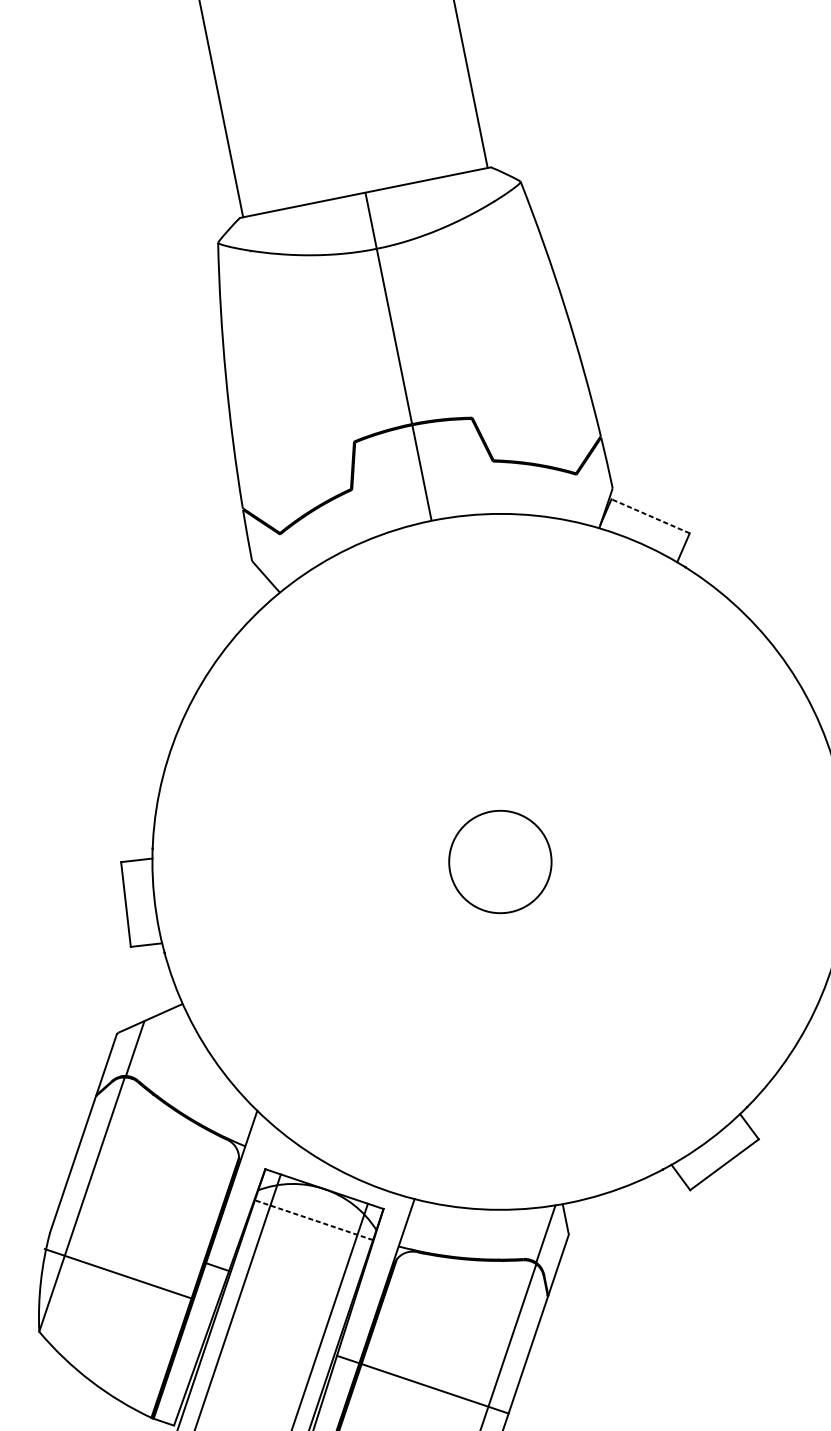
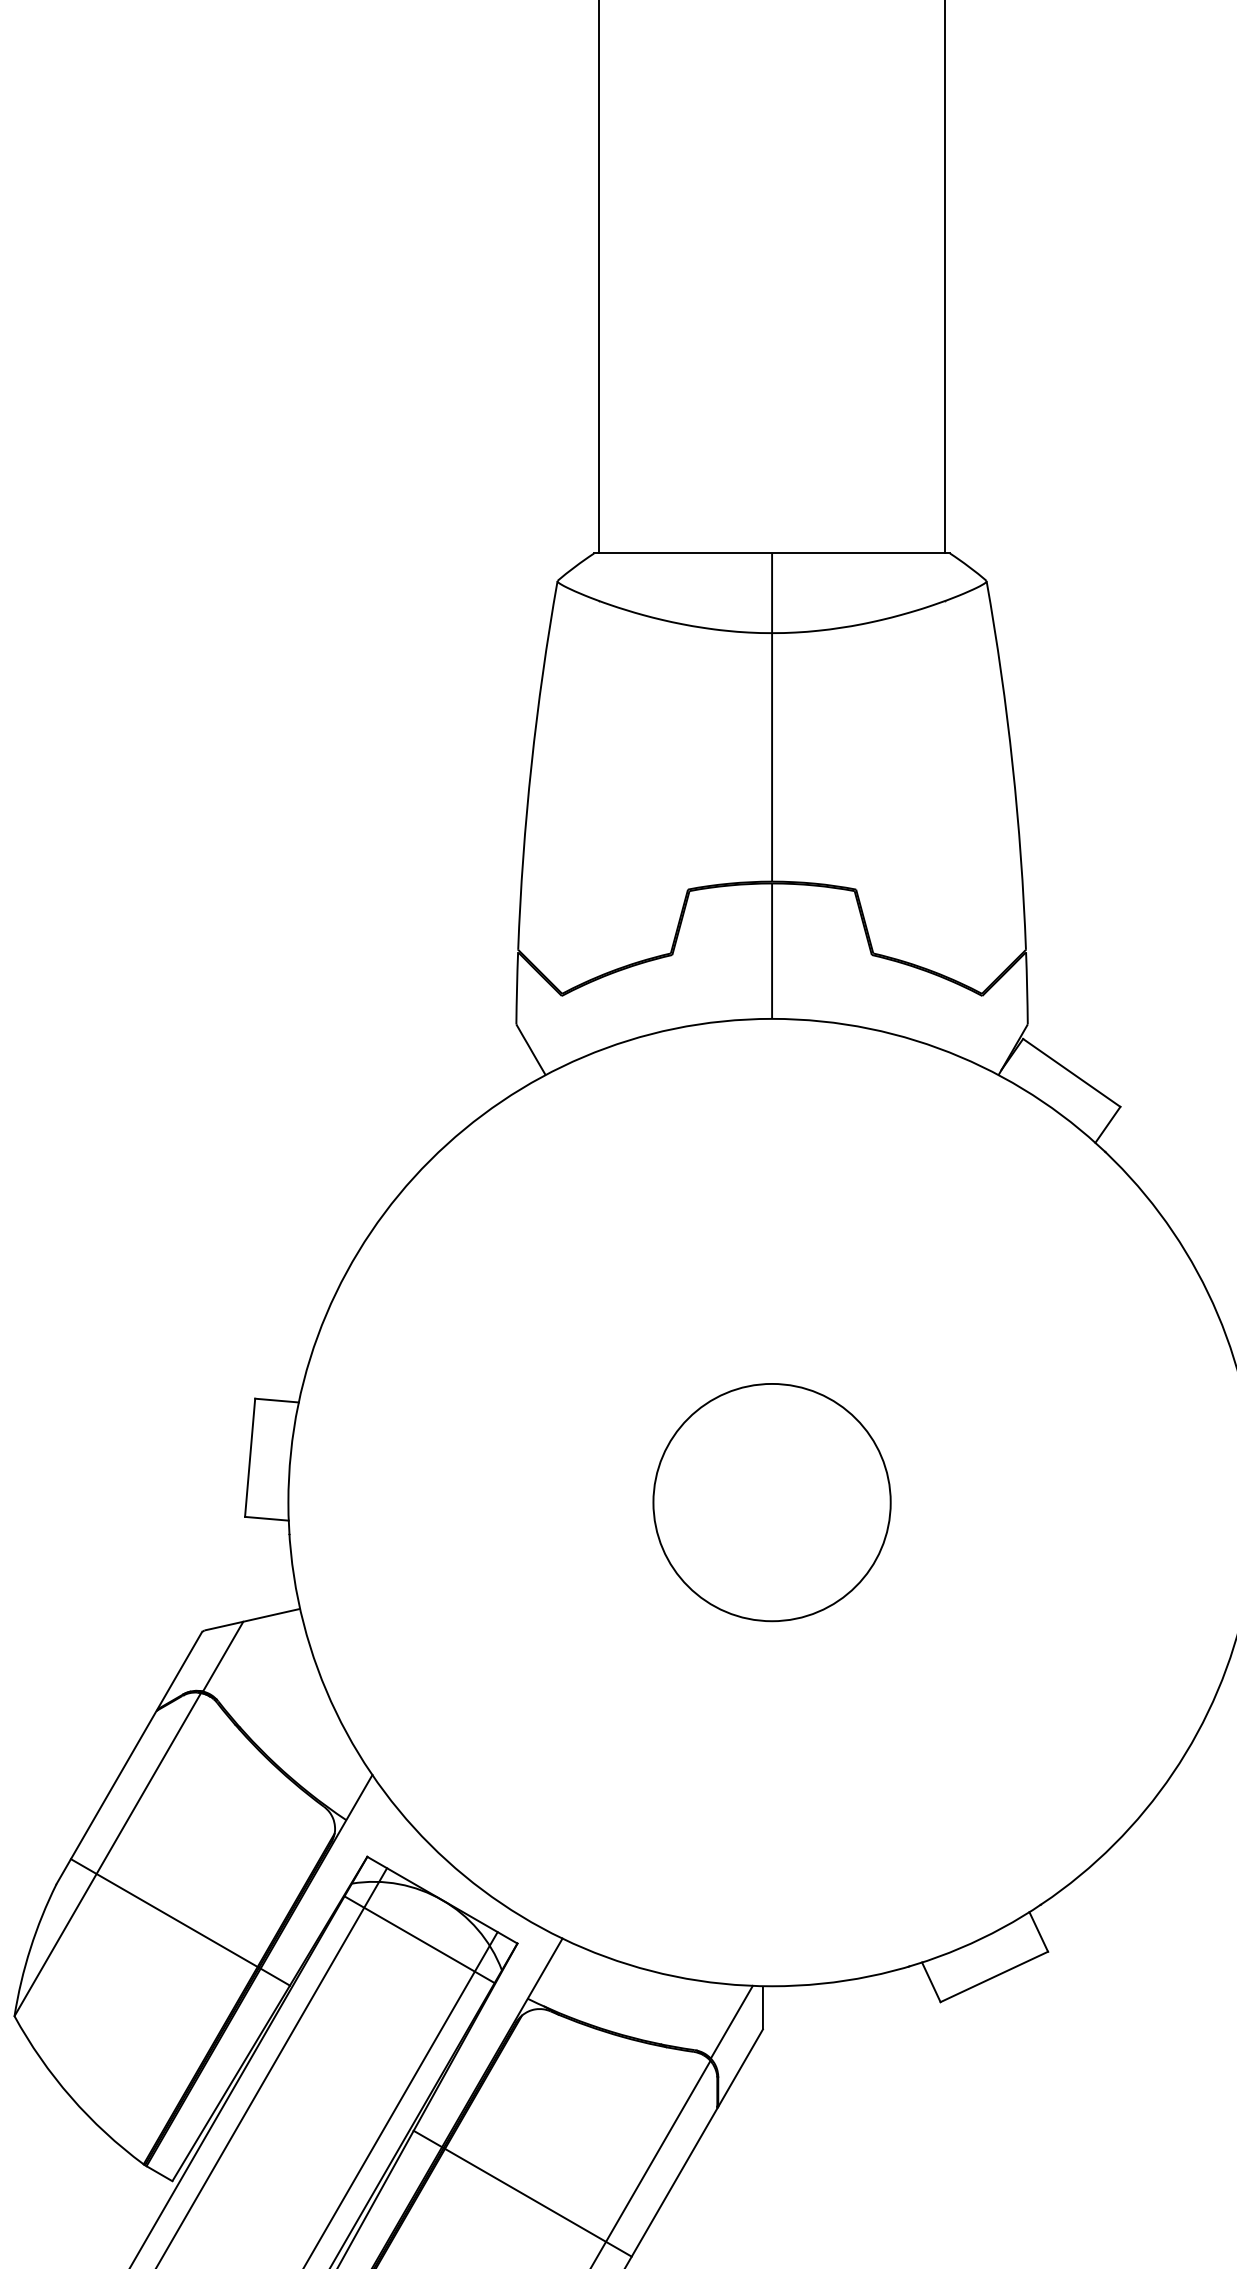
line: (650, 516) -> (1071, 1072), dashed -> solid
circle: (499, 861) -> (771, 1502), size x1.67
line: (313, 1220) -> (419, 1939), dashed -> solid
line: (118, 1274) -> (164, 1913), moved

